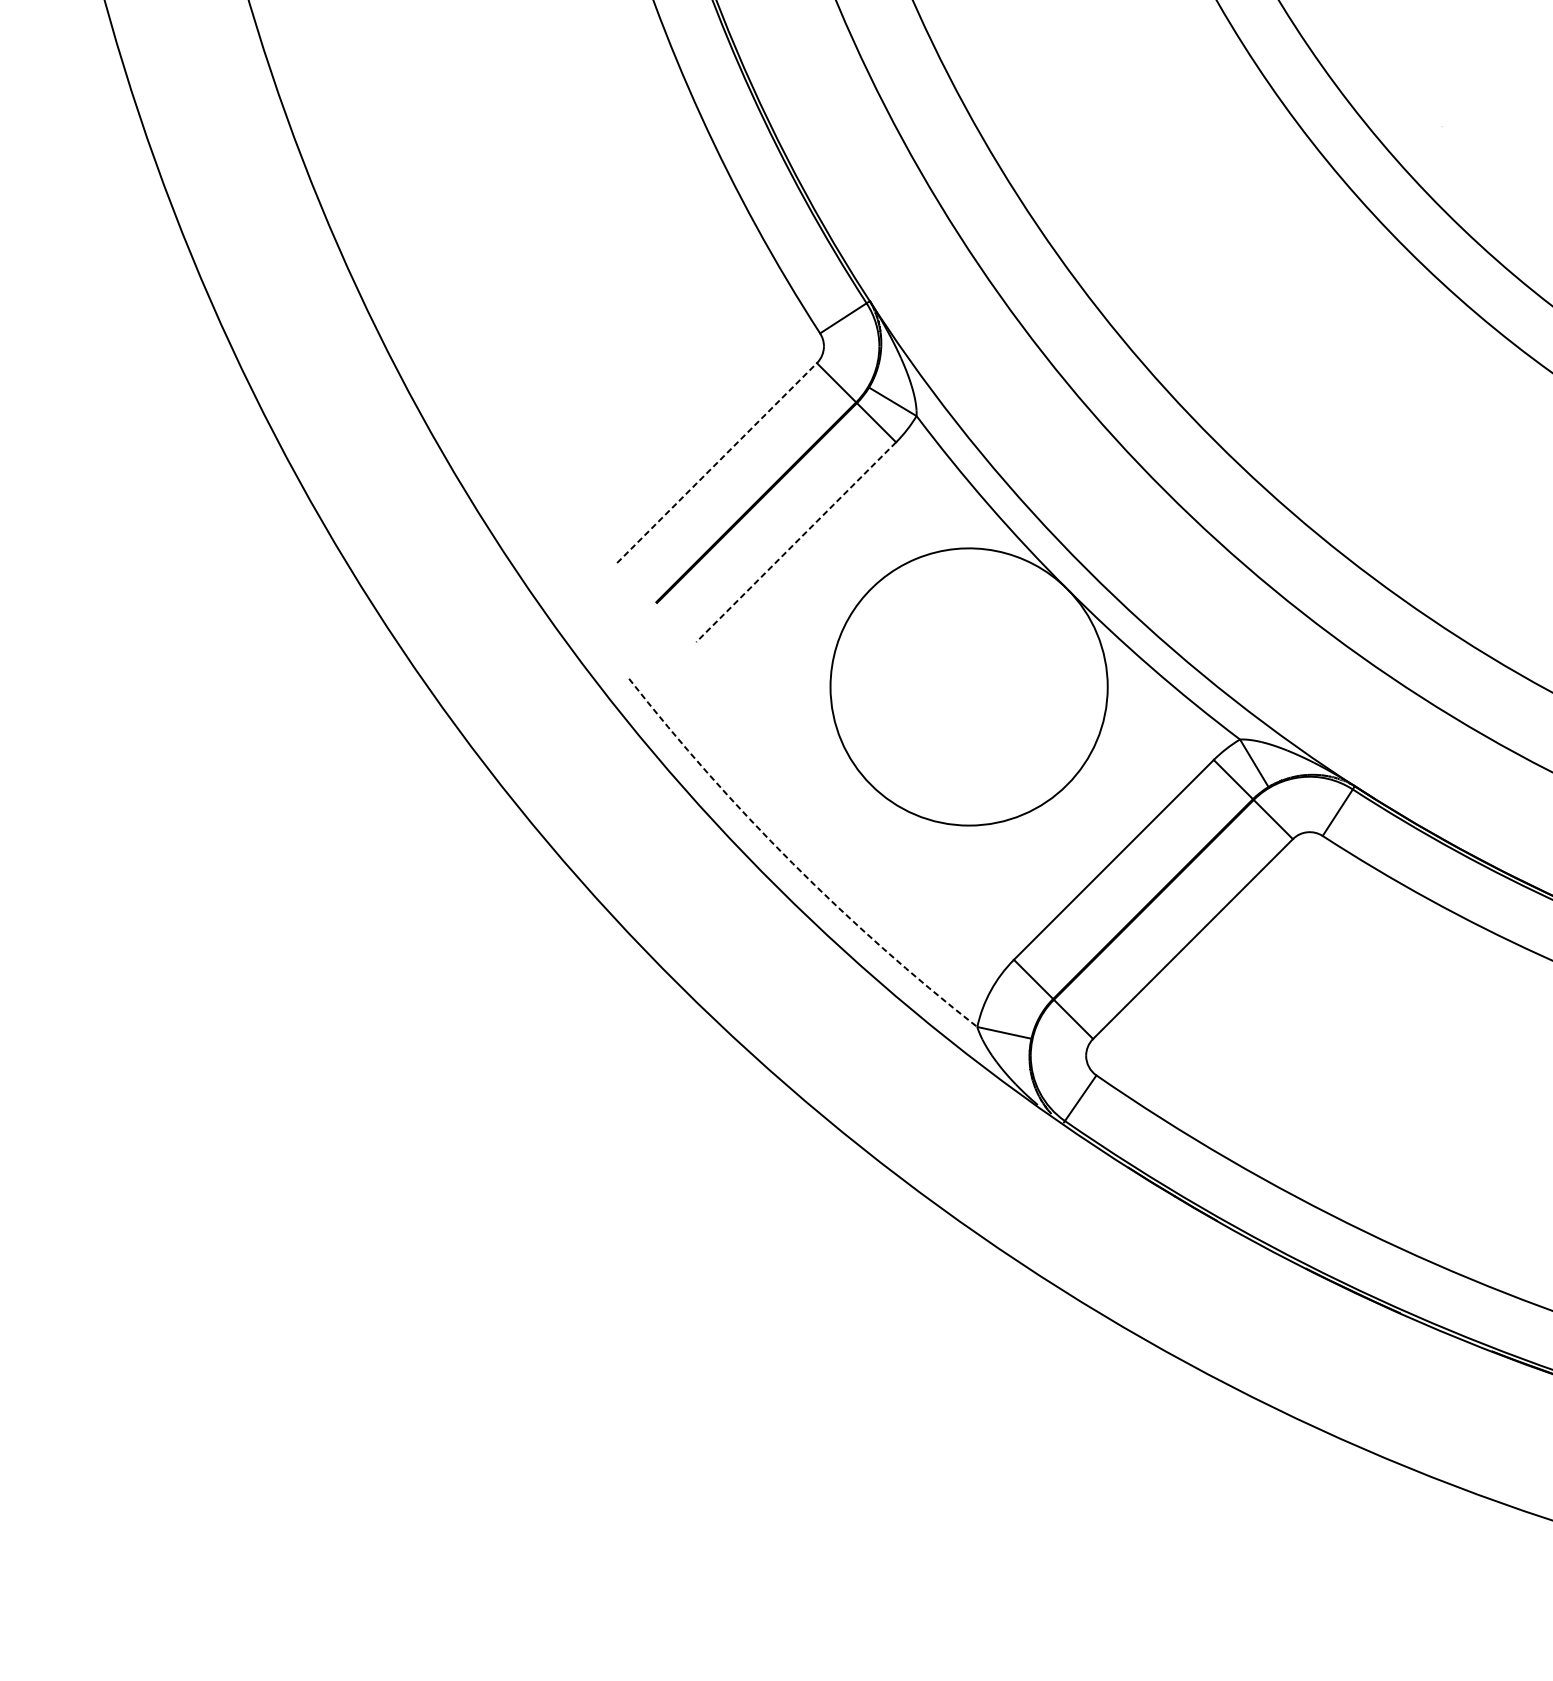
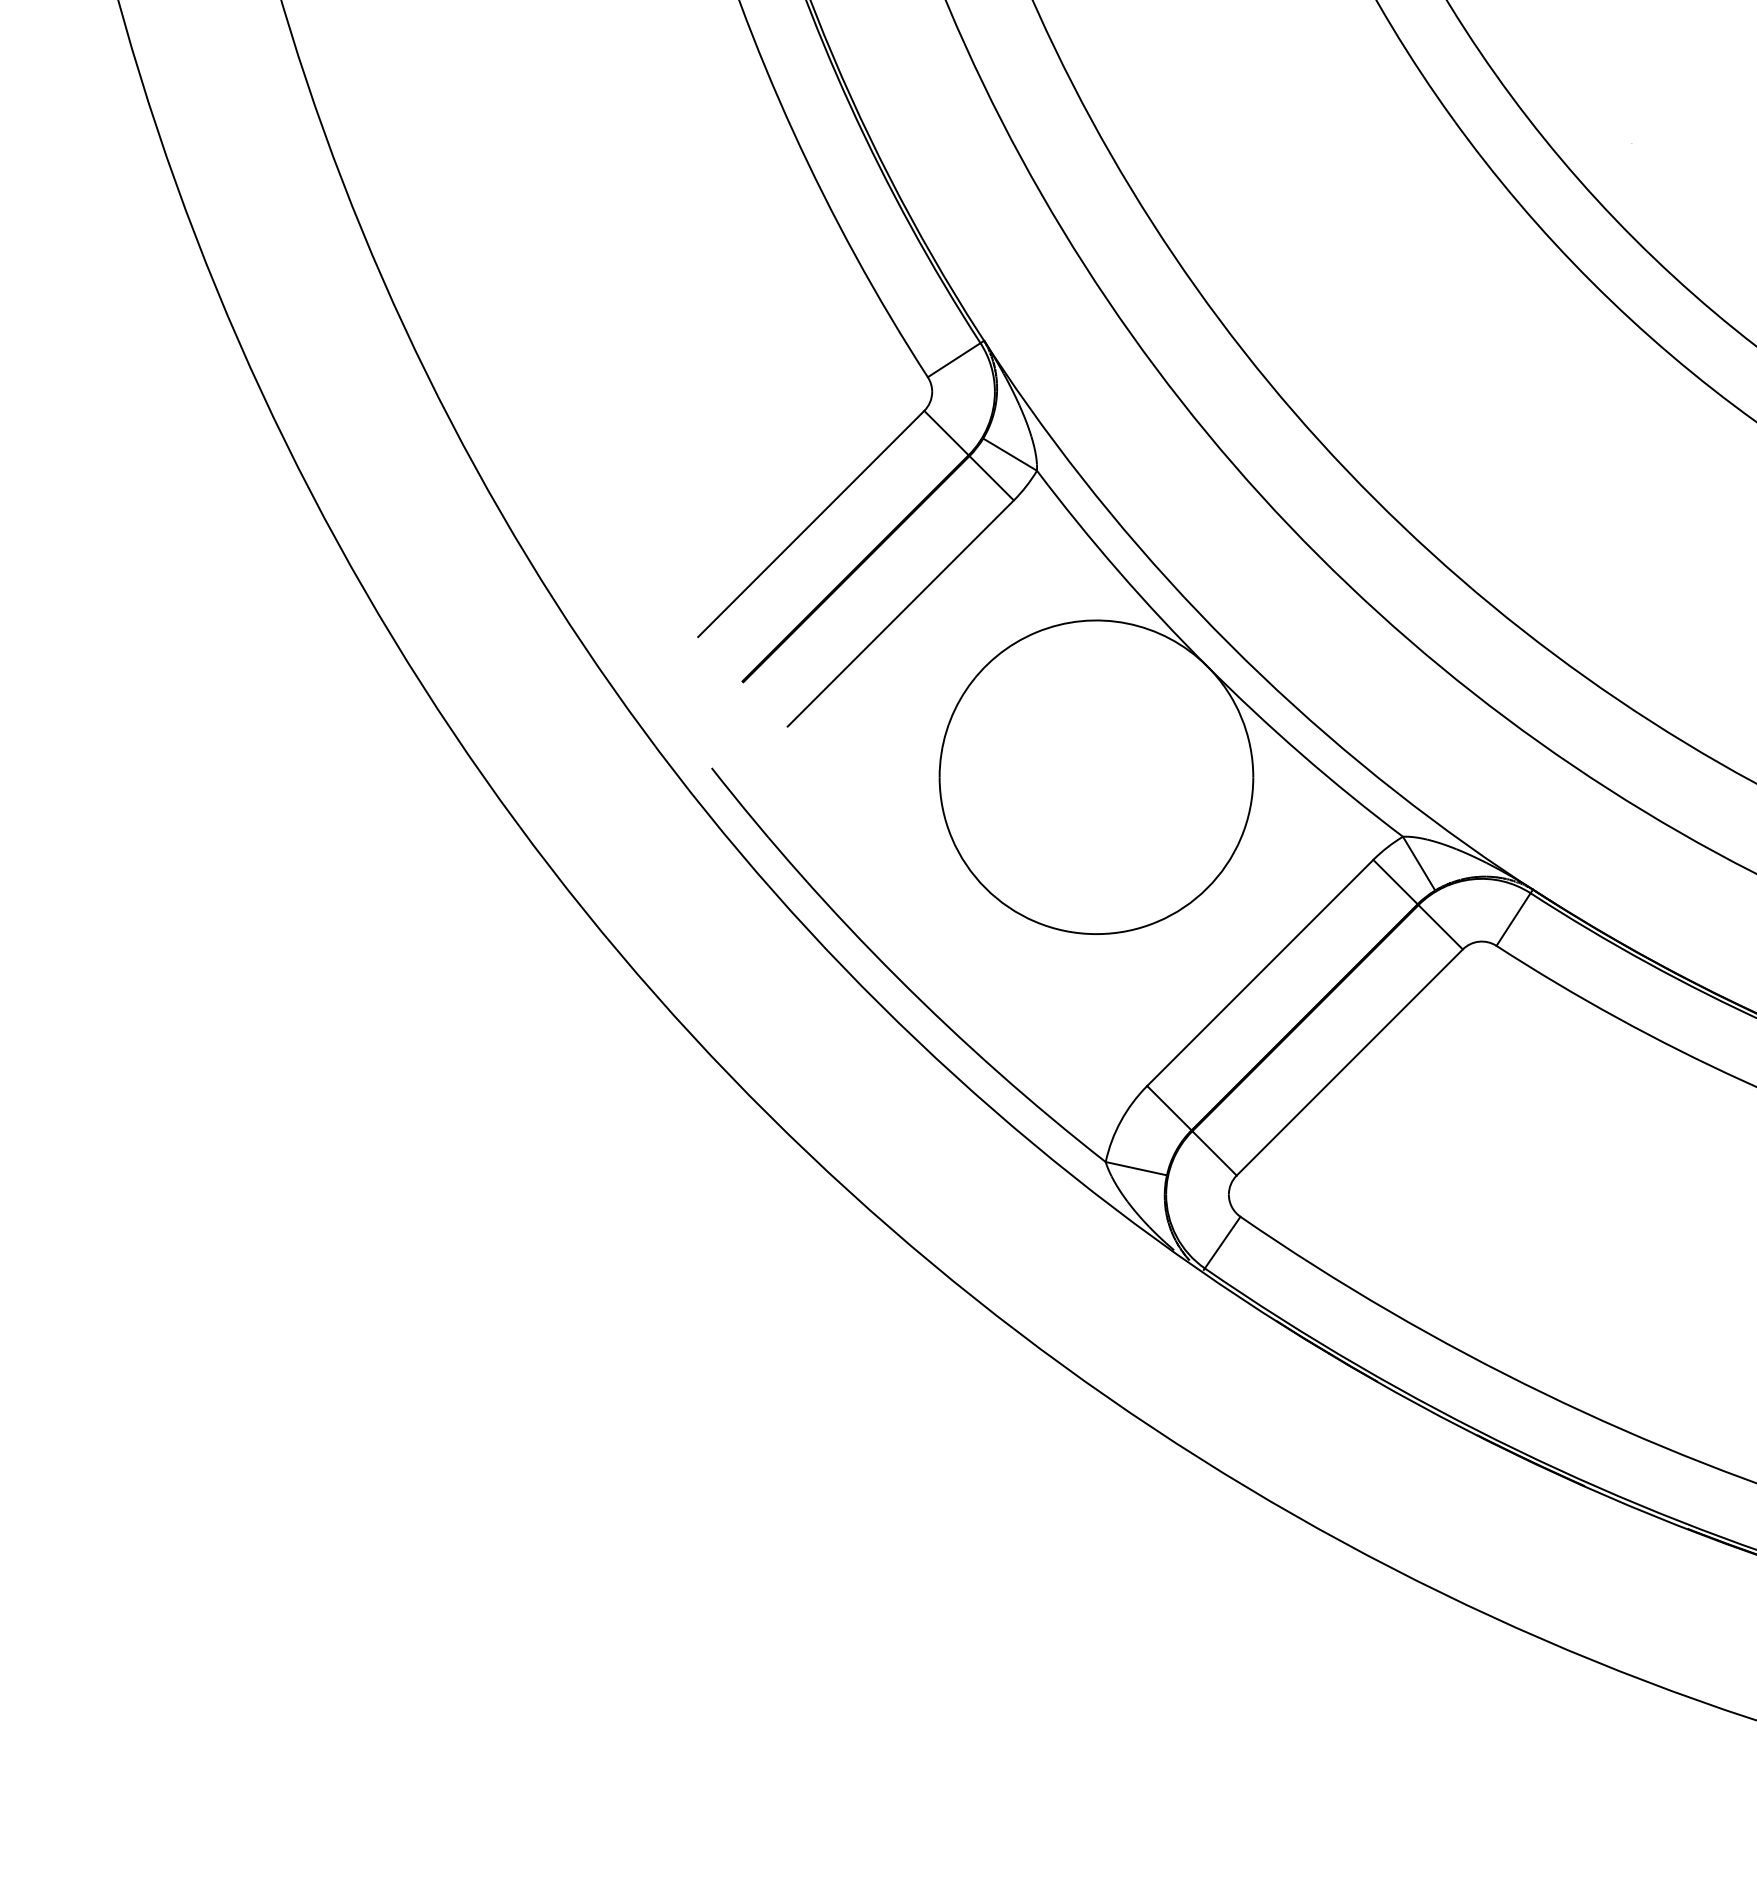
line: (717, 462) -> (811, 523), dashed -> solid
line: (795, 542) -> (900, 613), dashed -> solid
arc: (792, 863) -> (896, 976), dashed -> solid

